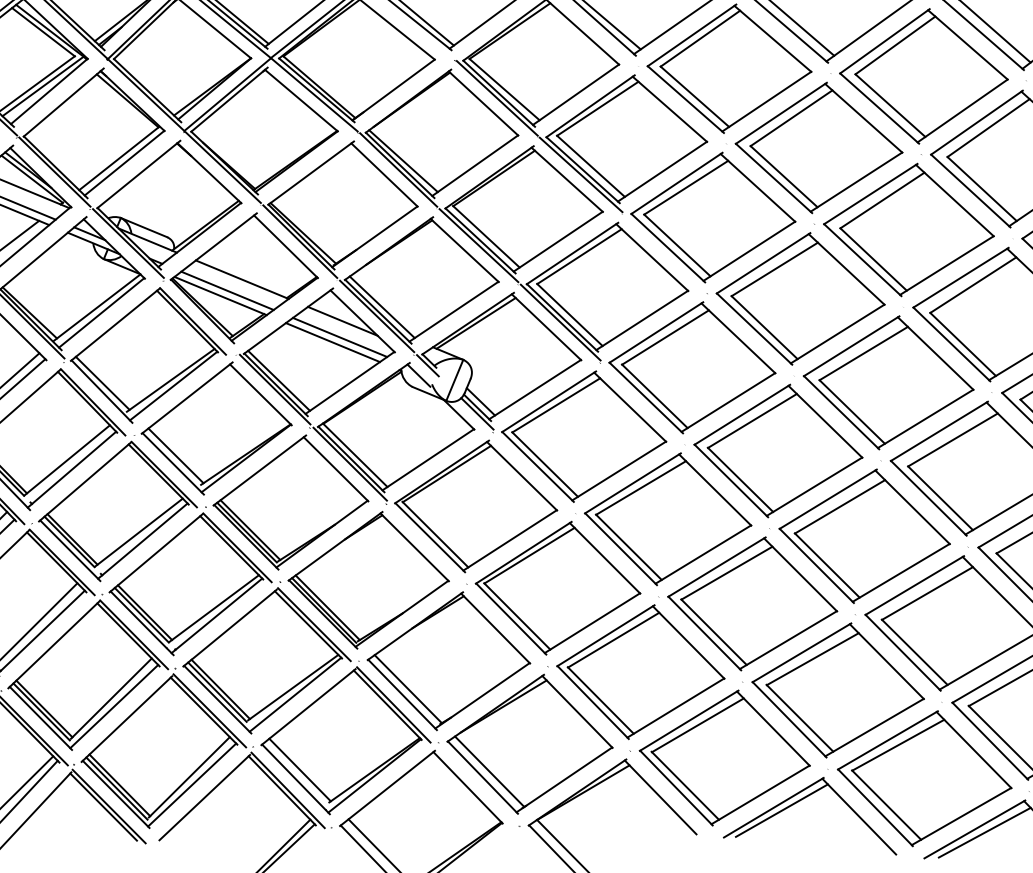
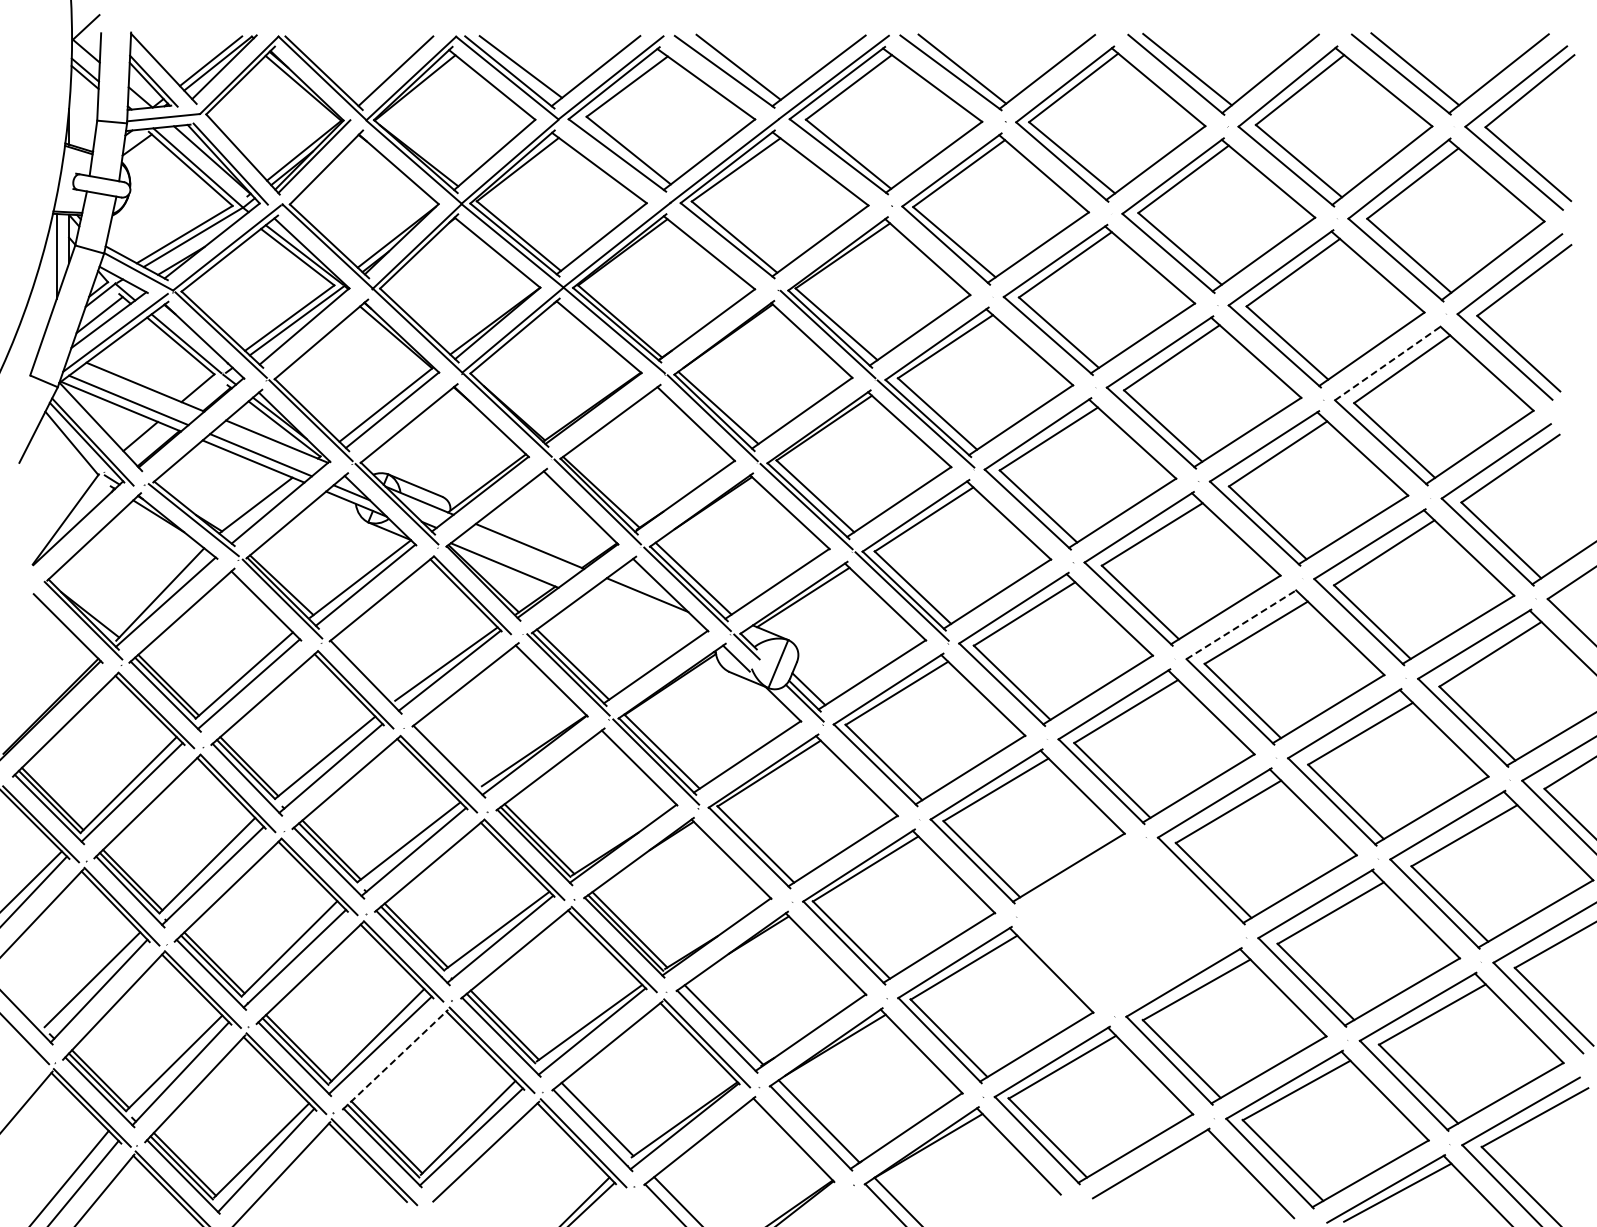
line: (977, 122) -> (1389, 362), solid -> dashed
line: (227, 290) -> (512, 559), removed
line: (340, 337) -> (644, 613), removed
line: (332, 342) -> (635, 619), removed
line: (851, 346) -> (1242, 624), solid -> dashed
line: (102, 383) -> (366, 667), removed
line: (175, 456) -> (452, 752), removed
part: (752, 603) -> (1126, 924), removed
line: (127, 718) -> (395, 1059), solid -> dashed
line: (781, 810) -> (1160, 1166), removed

